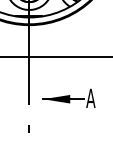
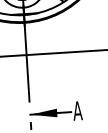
part: (68, 97) -> (55, 111), moved

